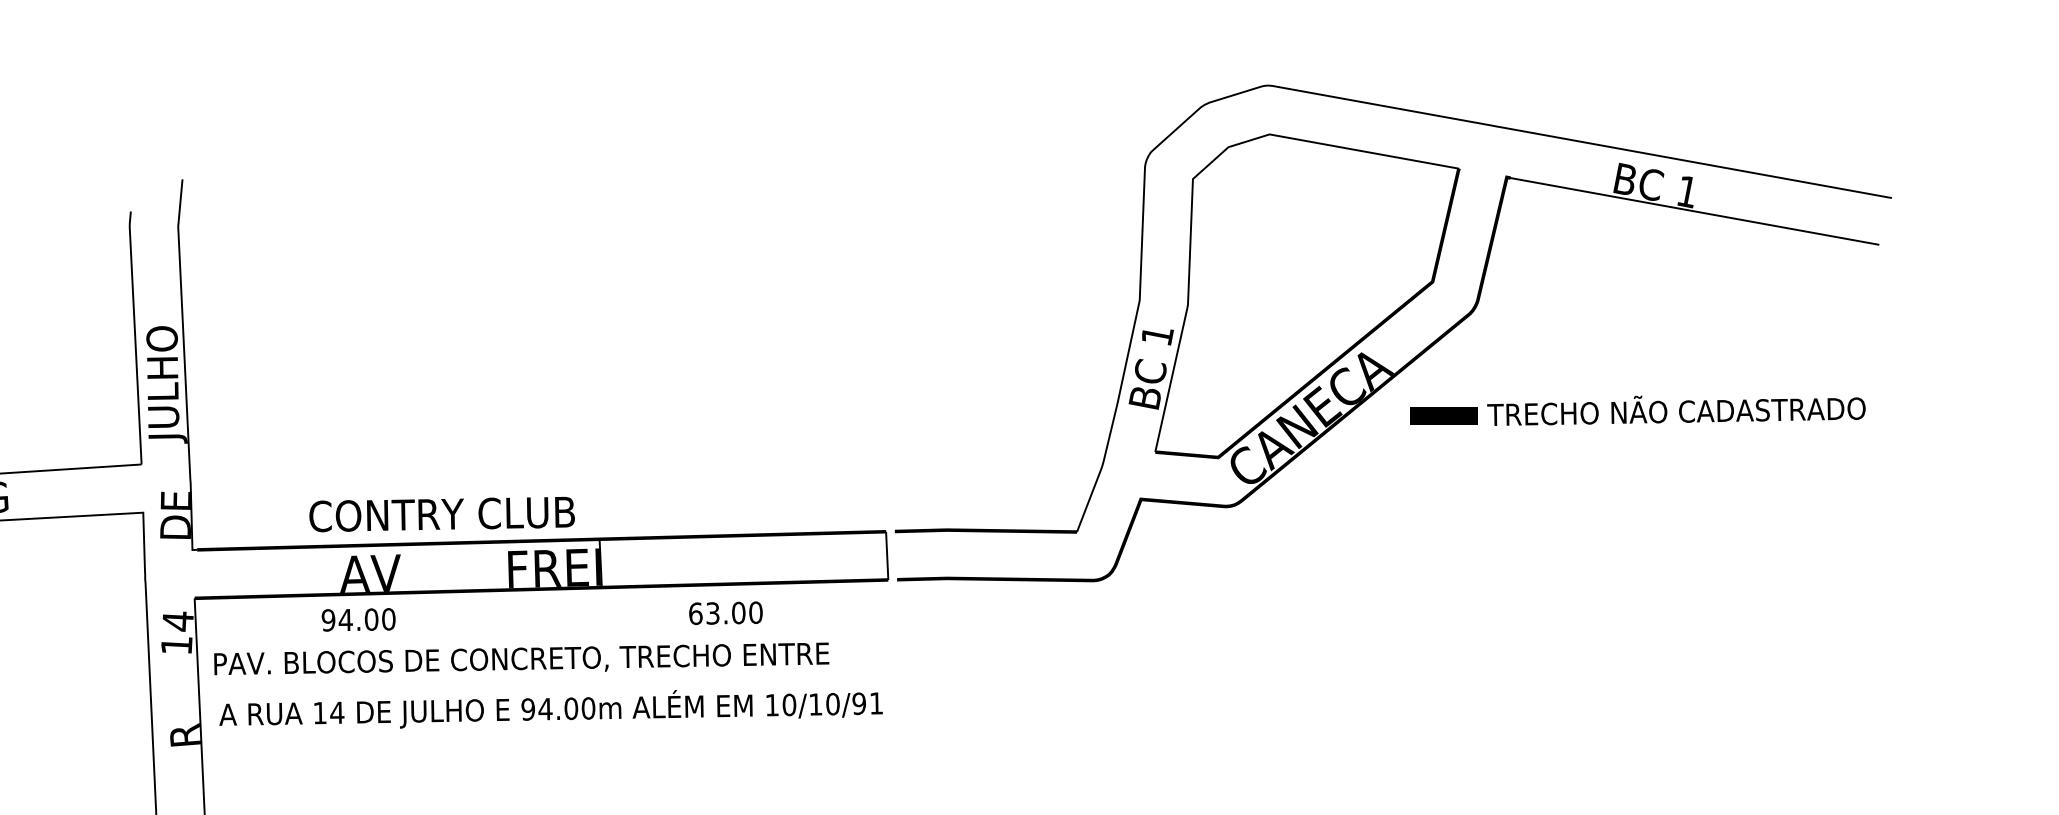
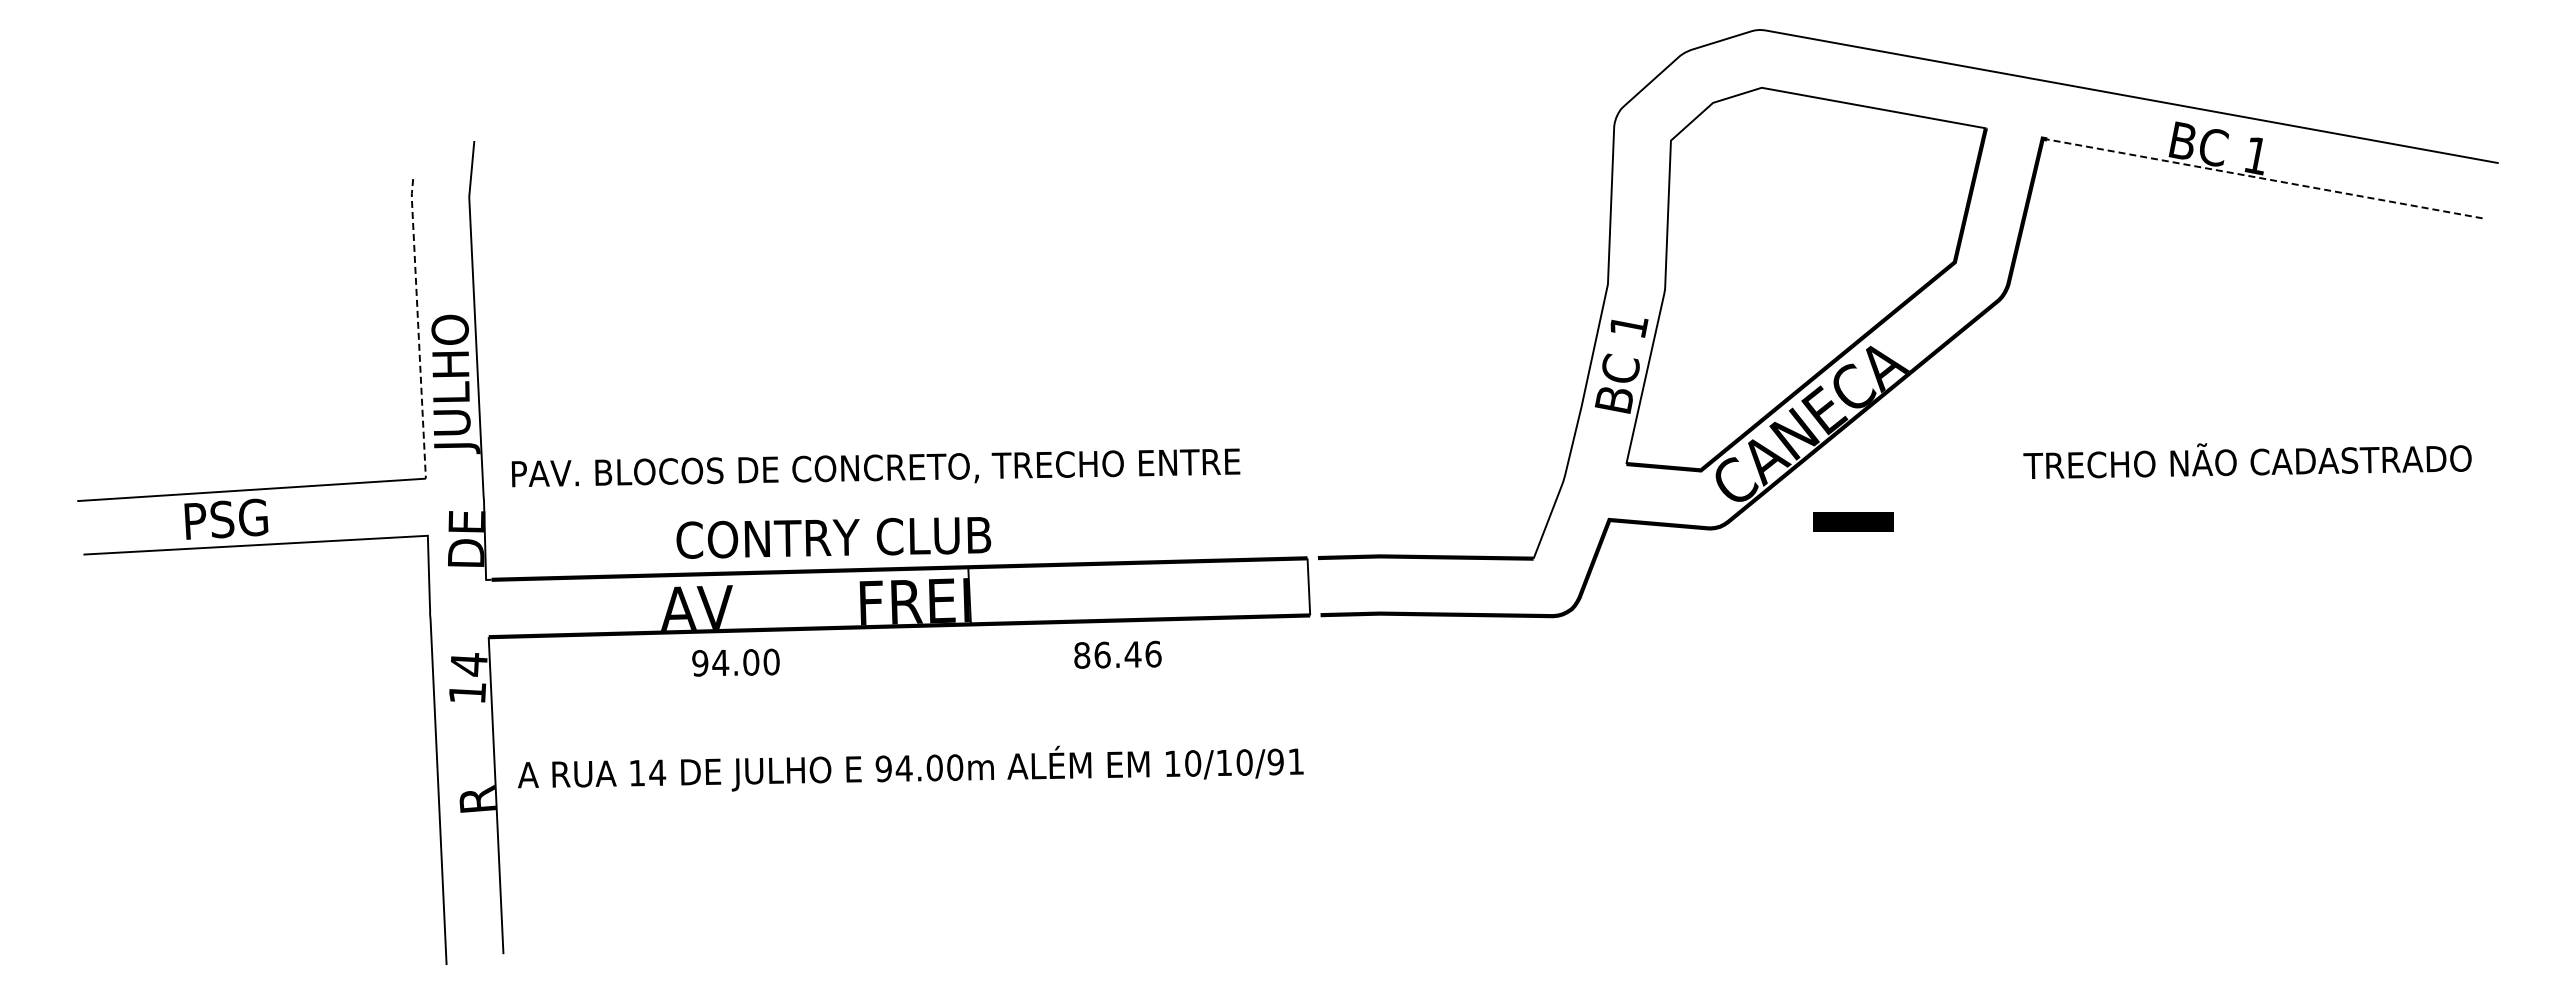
line: (1693, 211) -> (2263, 178), solid -> dashed
line: (135, 336) -> (418, 327), solid -> dashed
text: (1676, 410) -> (2247, 460), moved
line: (1444, 415) -> (1853, 521), moved
text: (441, 514) -> (833, 537), moved
text: (725, 612) -> (1117, 654), 63.00 -> 86.46
text: (358, 619) -> (735, 662), moved
text: (521, 658) -> (875, 467), moved

